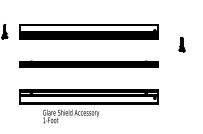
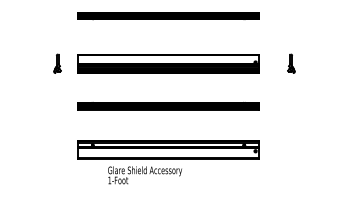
part: (182, 44) -> (291, 63), moved

